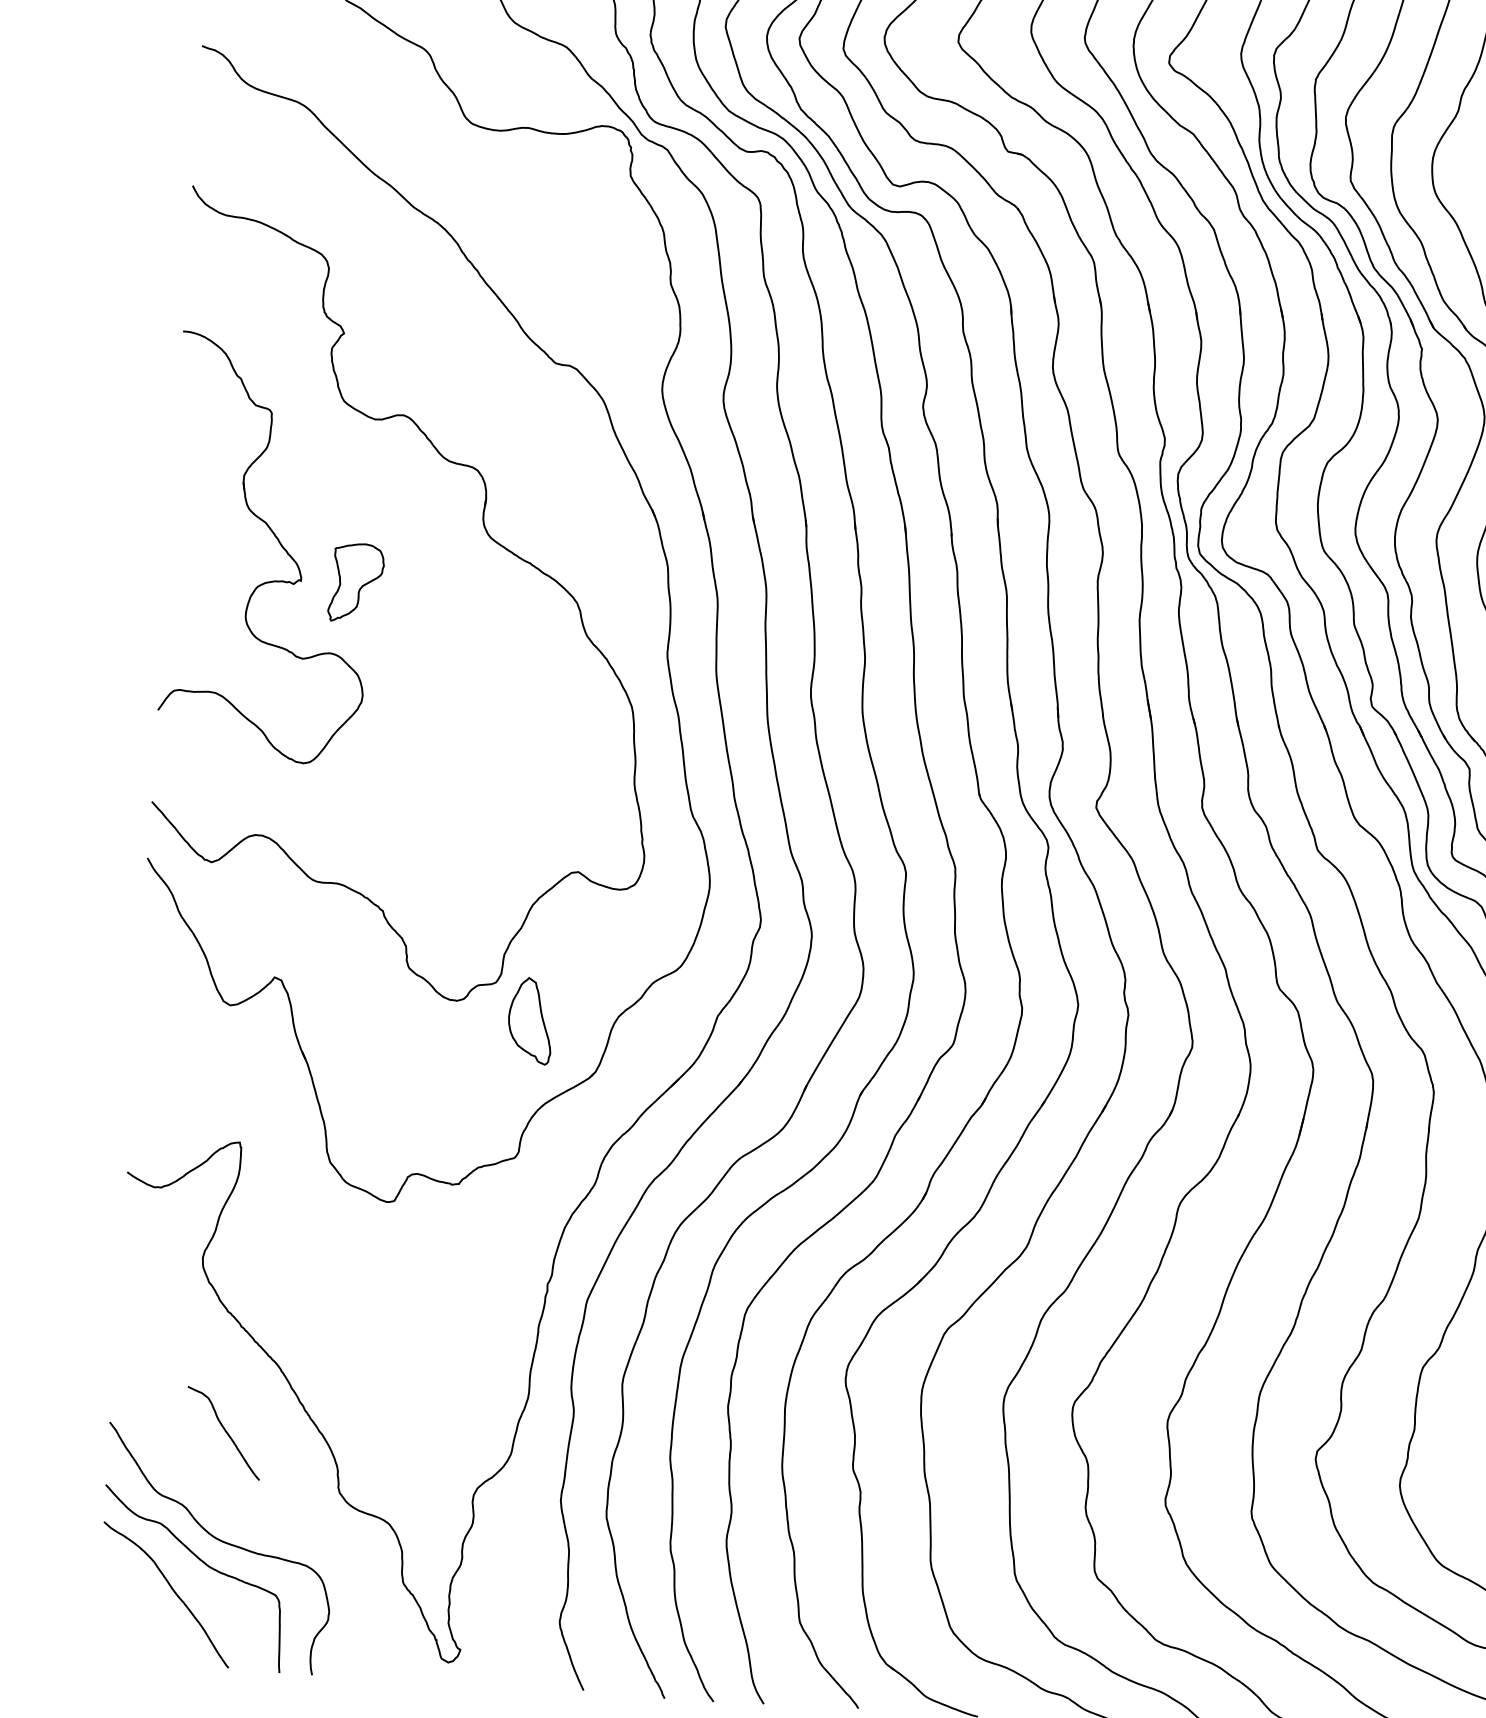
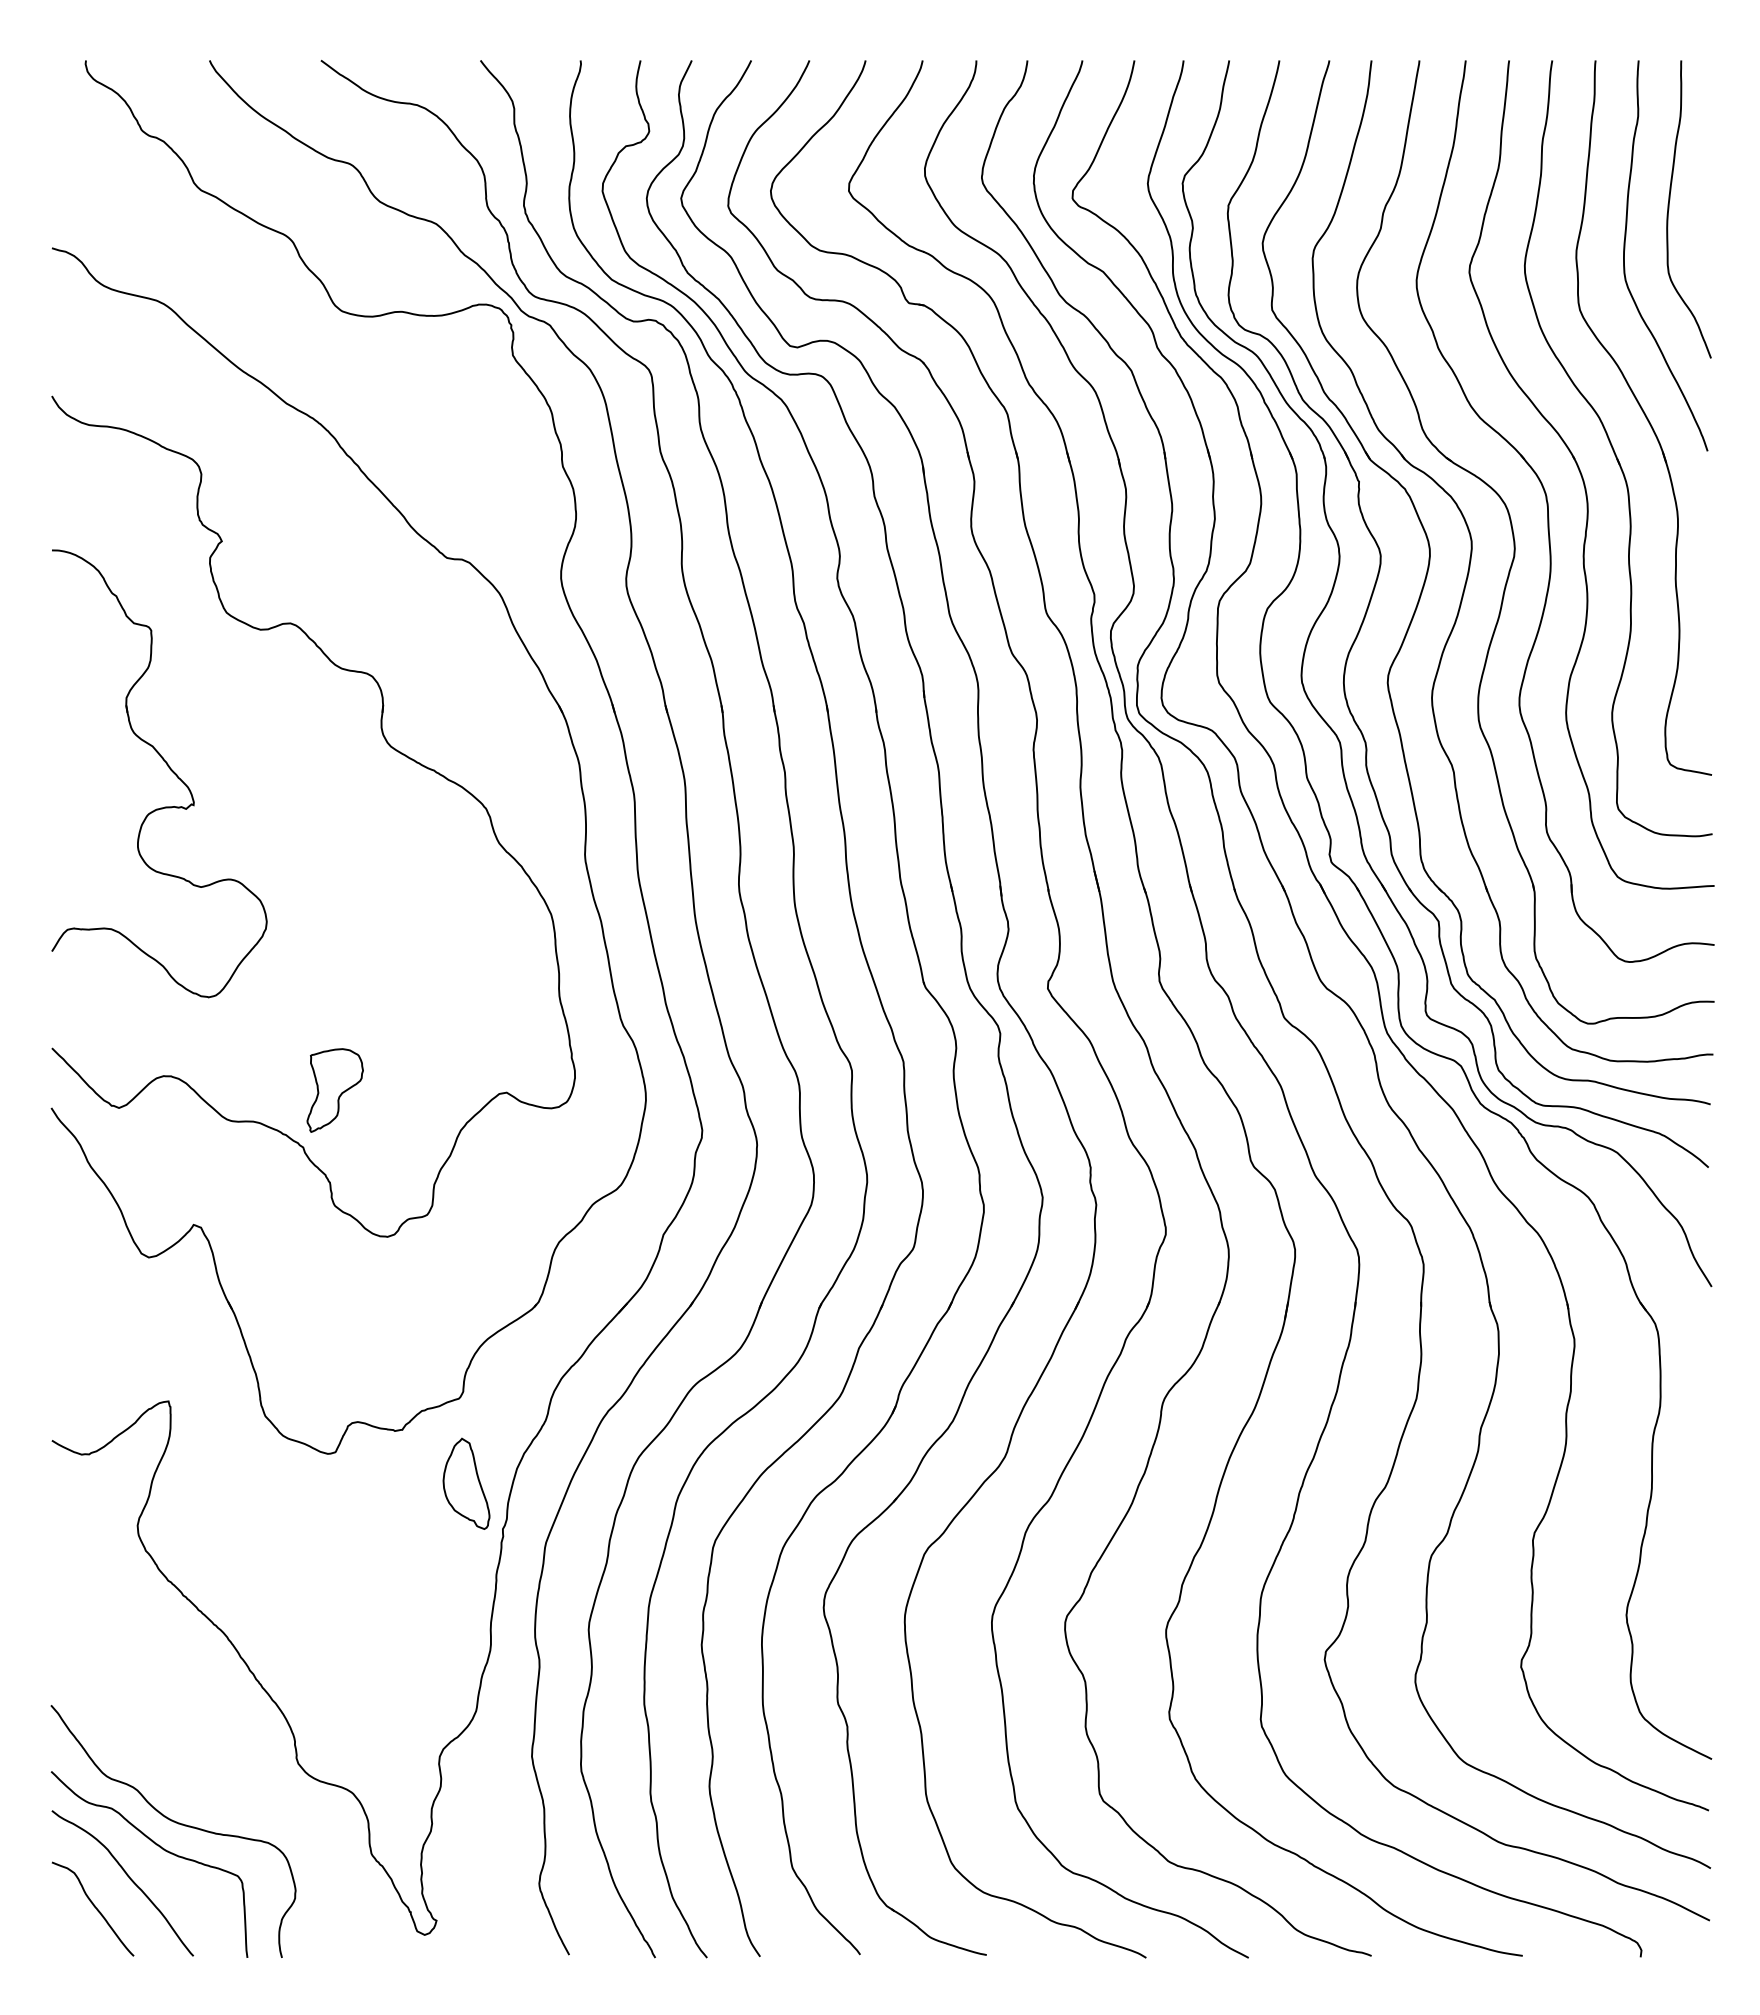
part: (355, 582) -> (334, 1090), moved
part: (530, 1020) -> (466, 1483), moved
curve: (224, 1430) -> (93, 1906), moved

